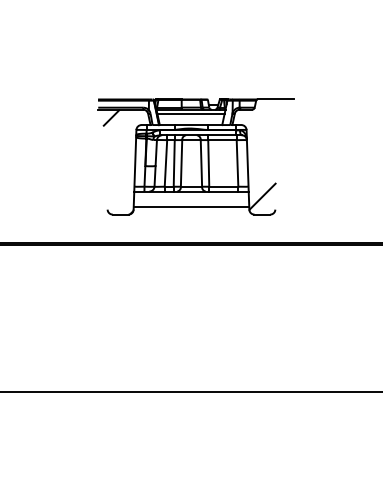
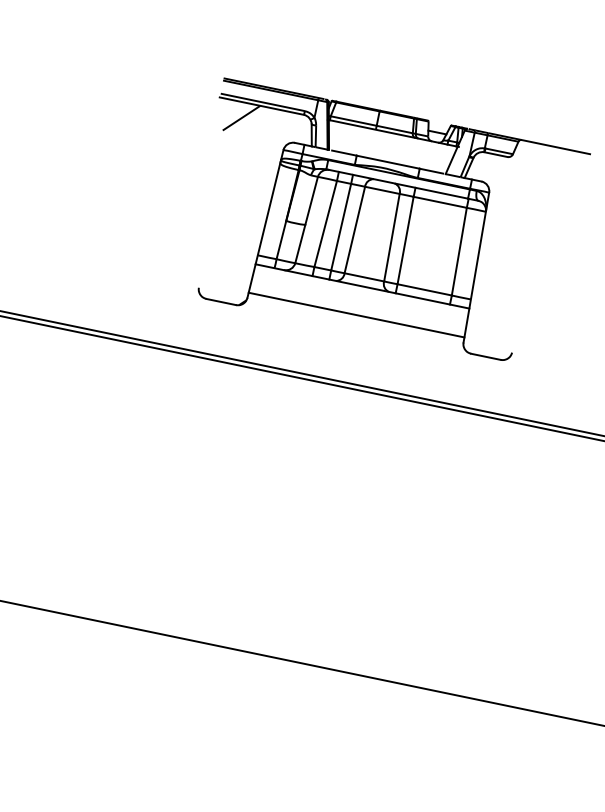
line: (190, 113) -> (390, 140), removed
hatch: (262, 196) -> (493, 323), removed

